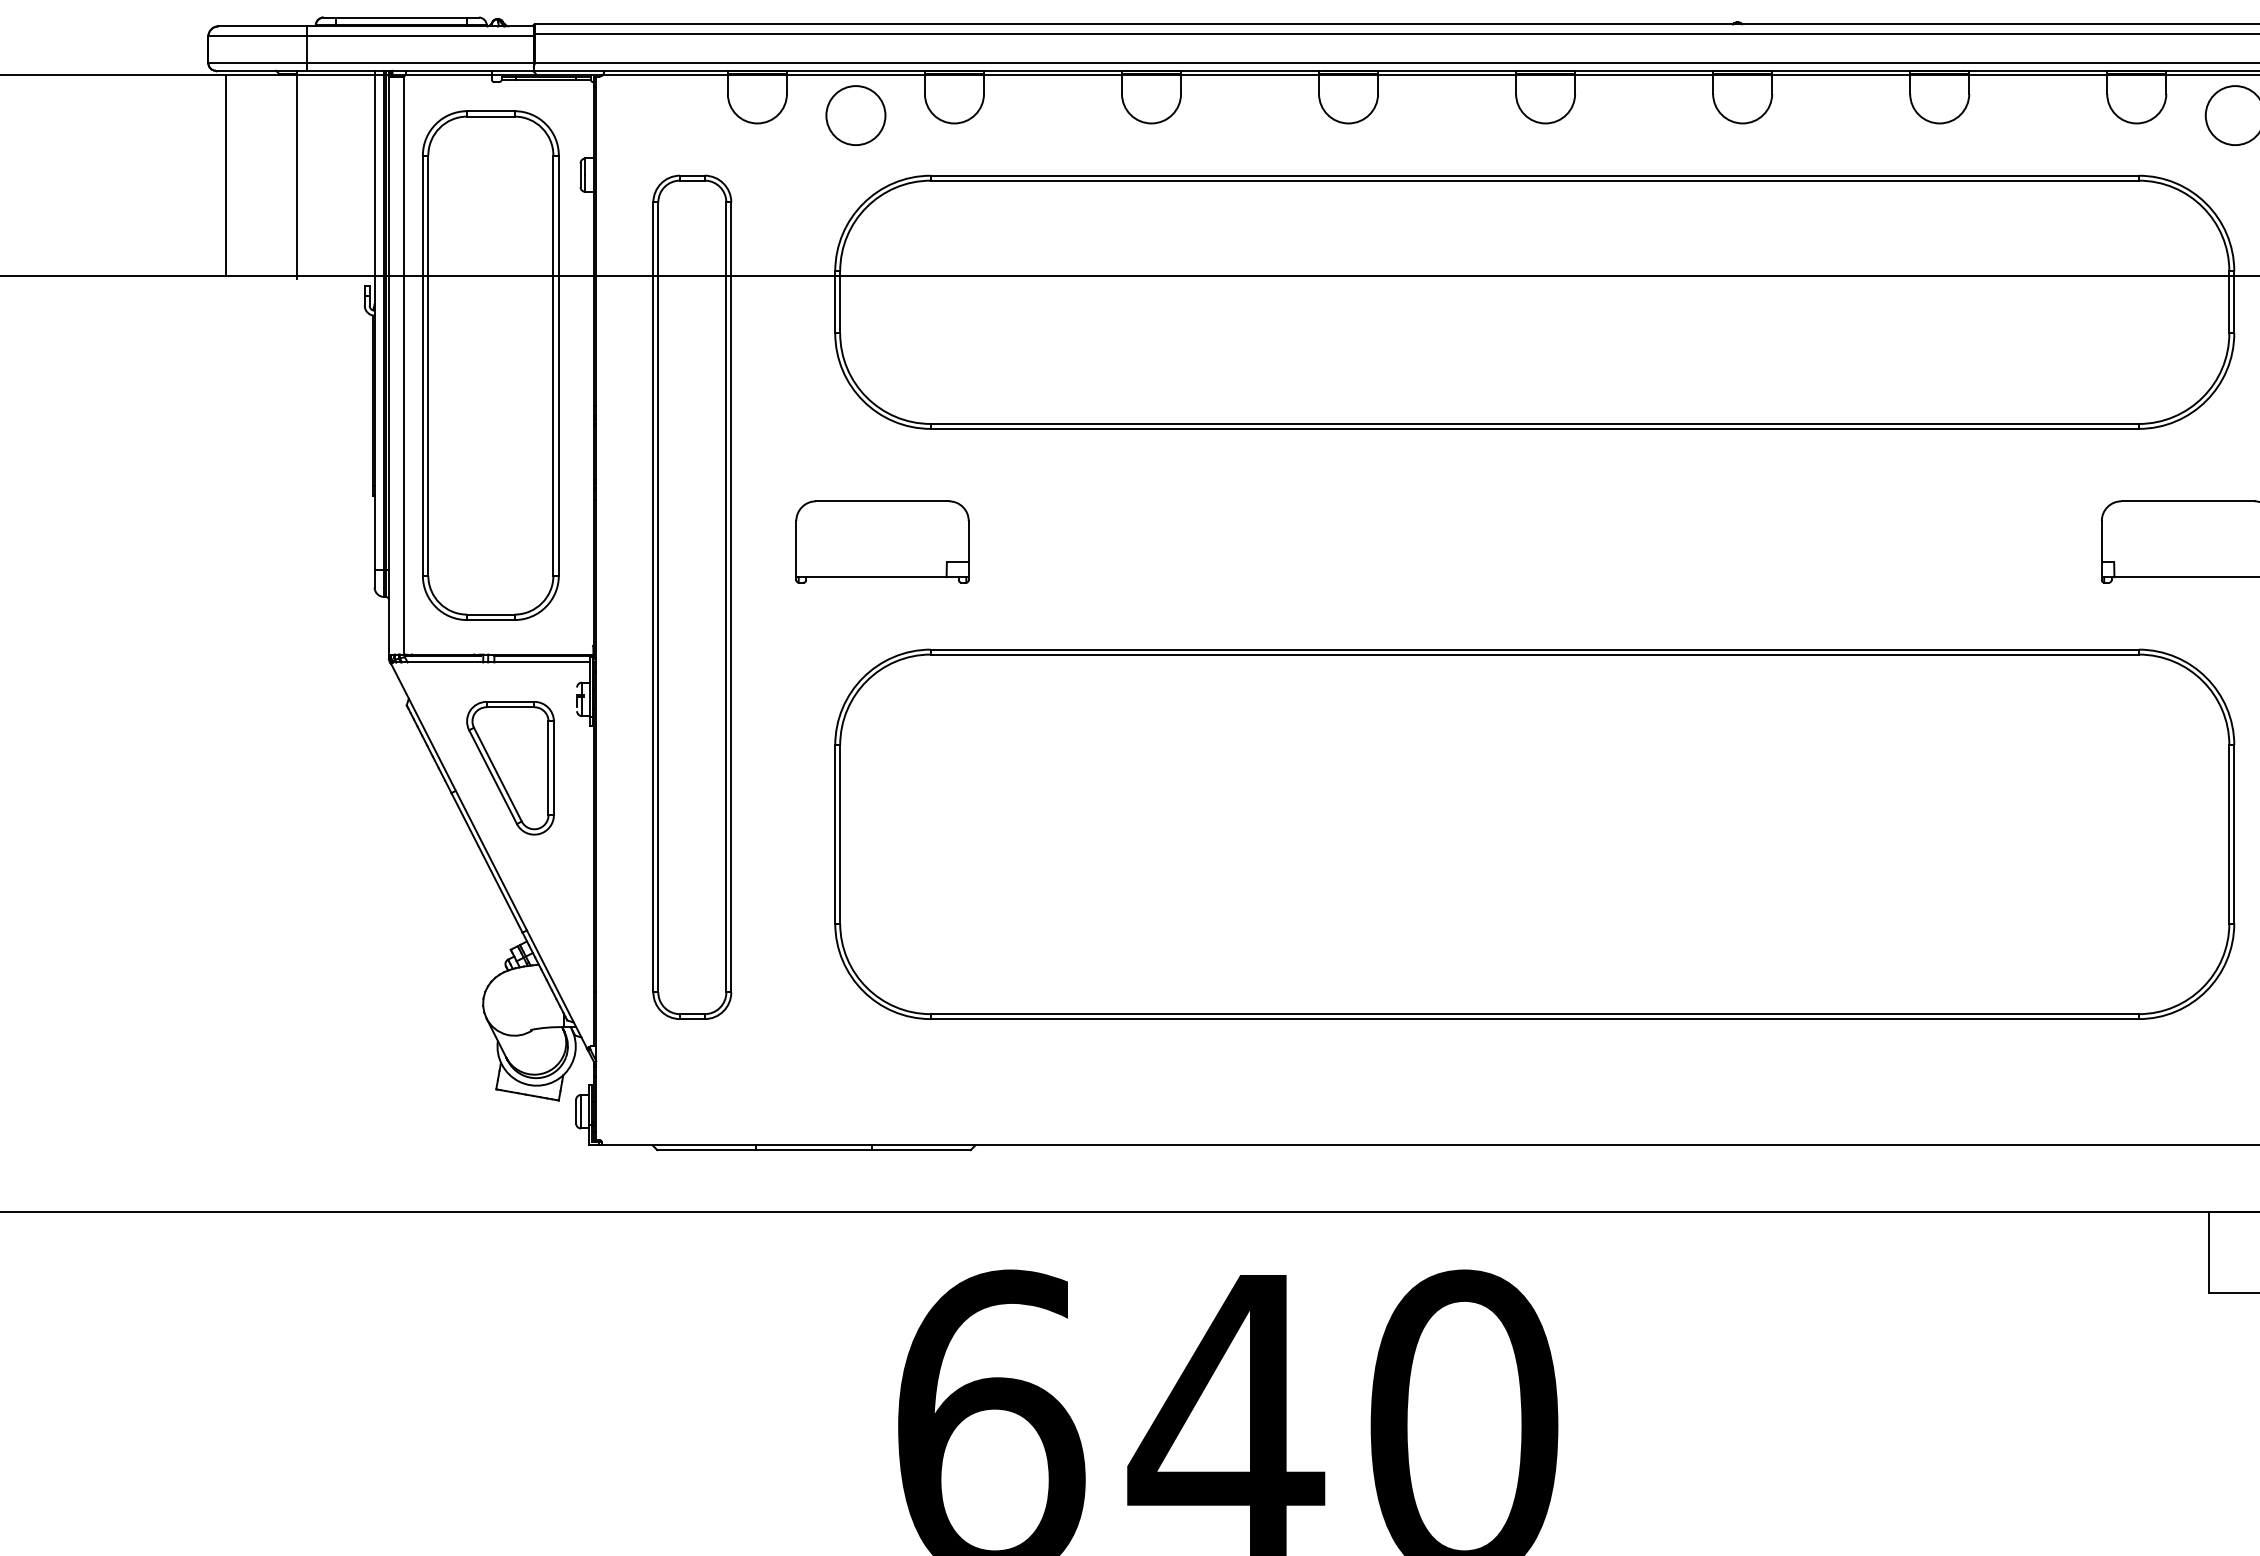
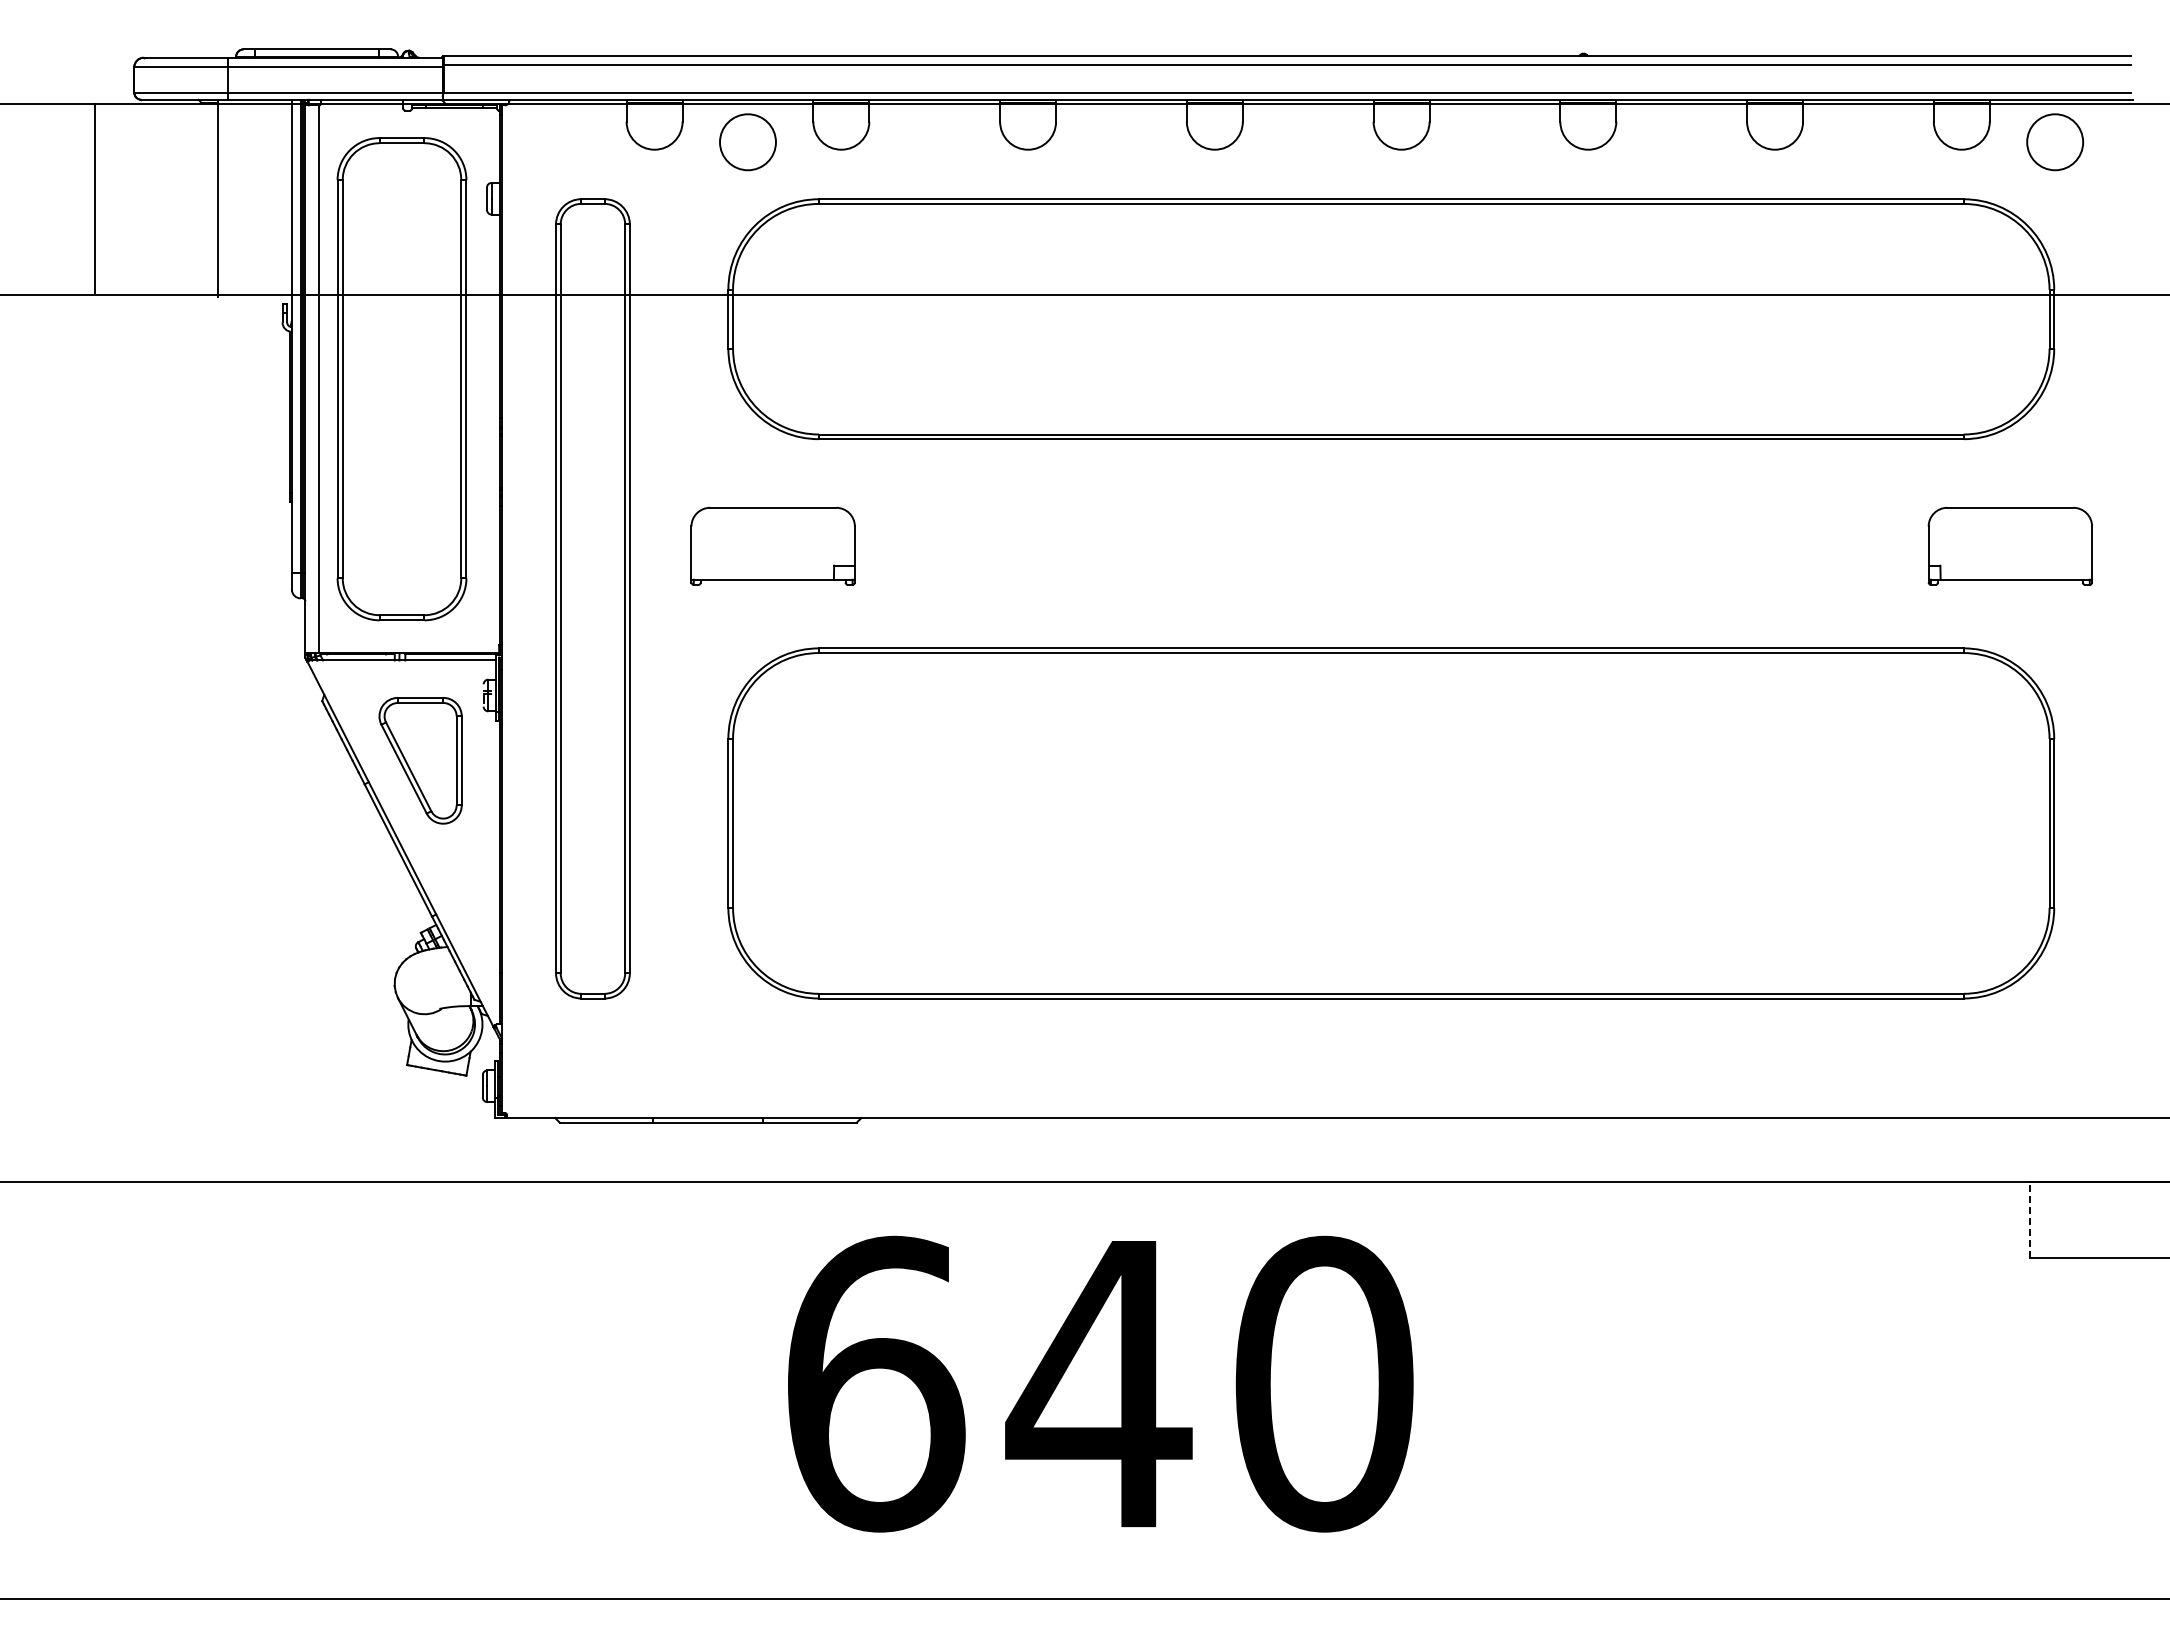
line: (226, 174) -> (95, 198), moved
line: (2209, 1252) -> (2030, 1219), solid -> dashed

